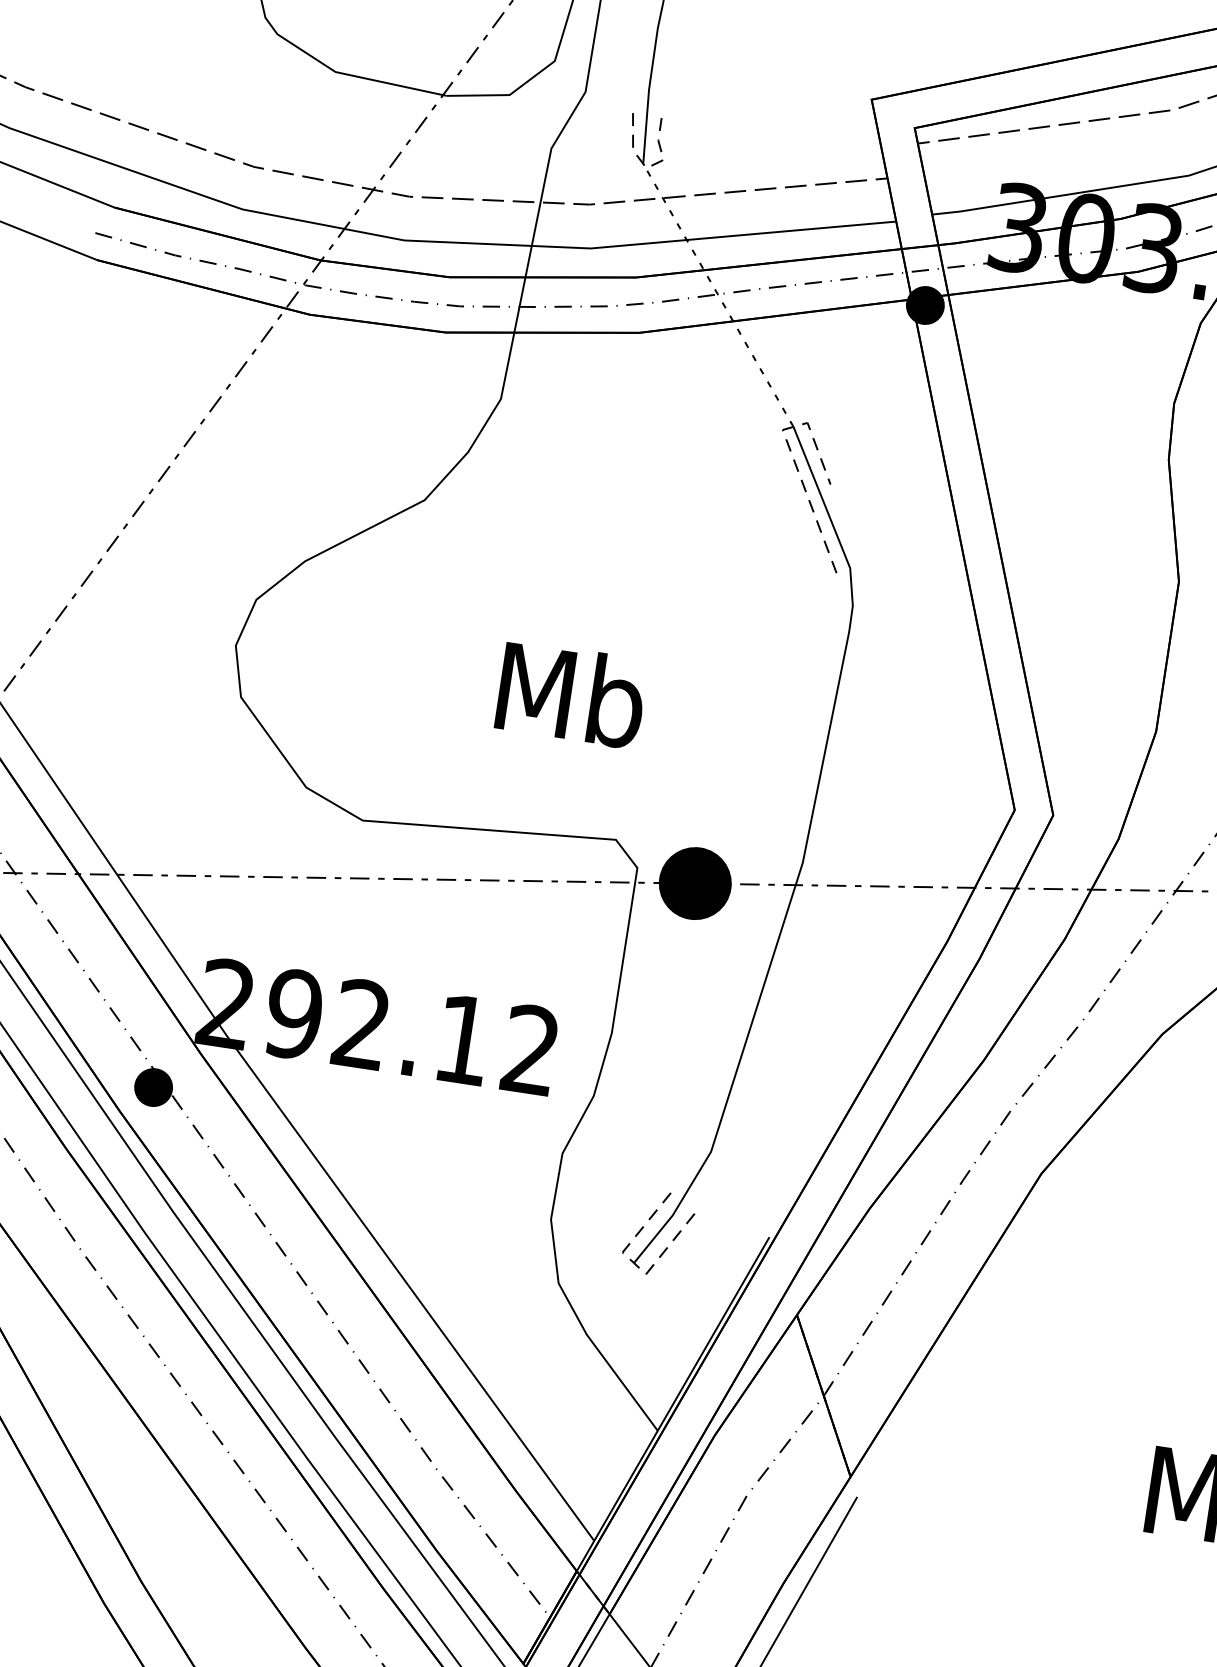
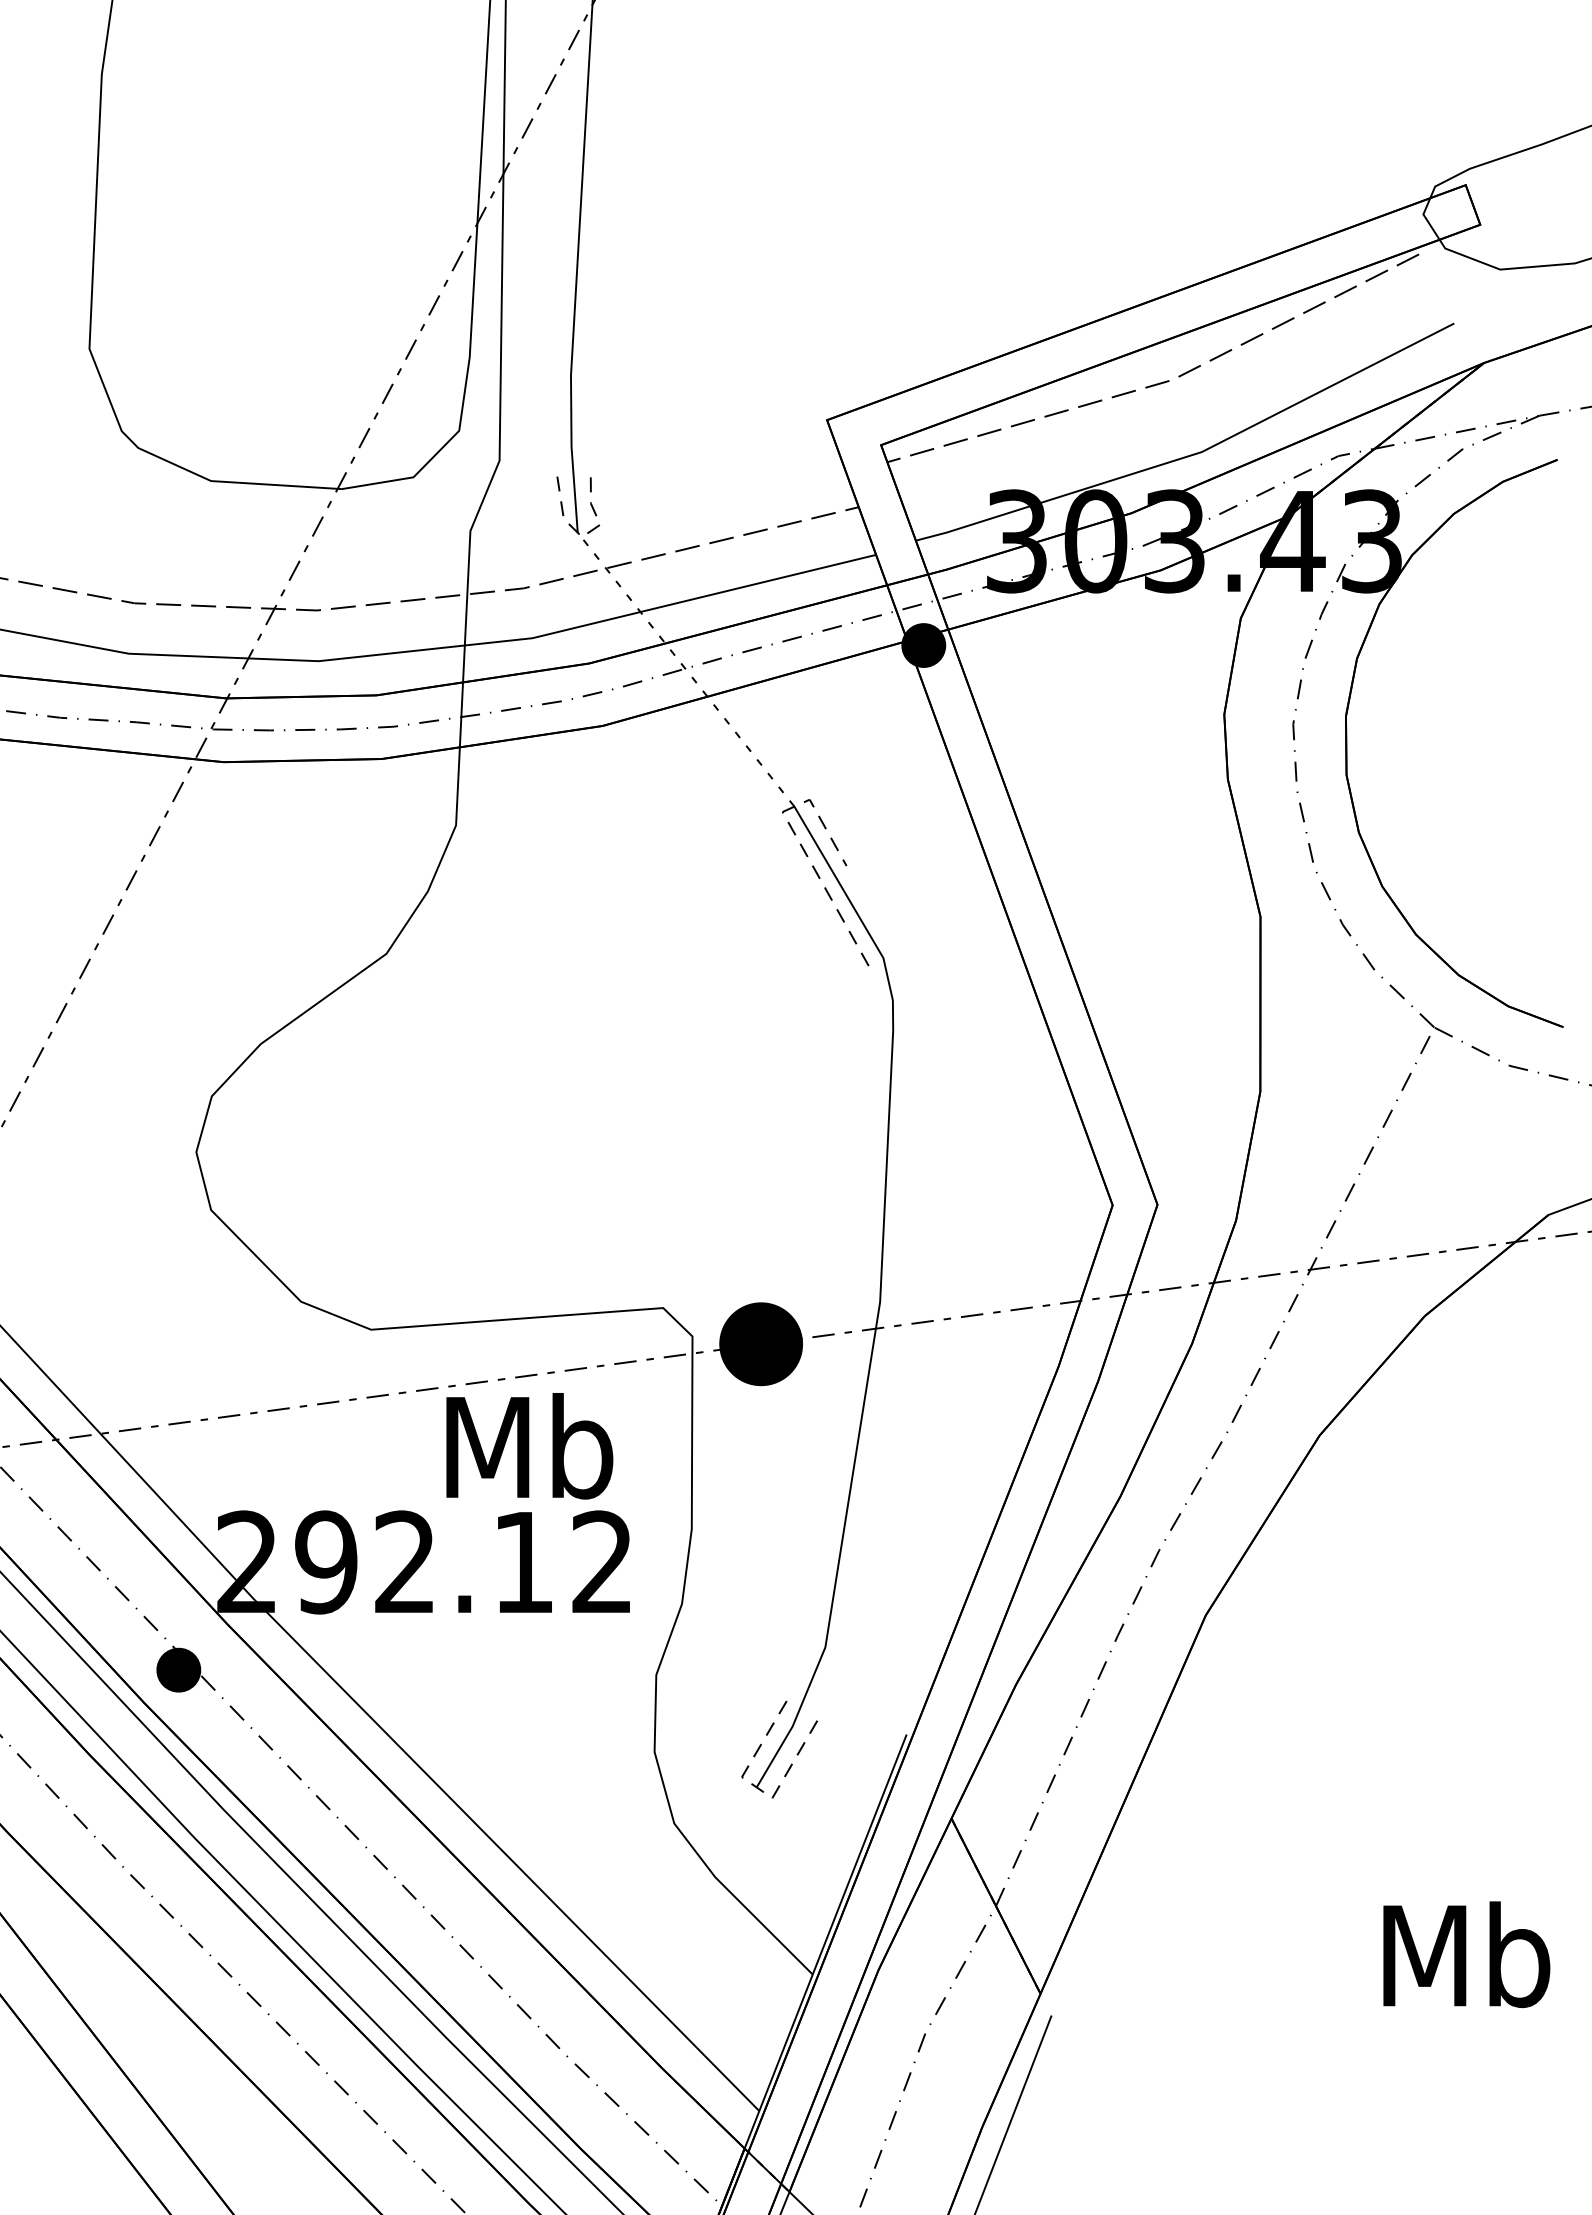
text: (571, 694) -> (529, 1446), moved

